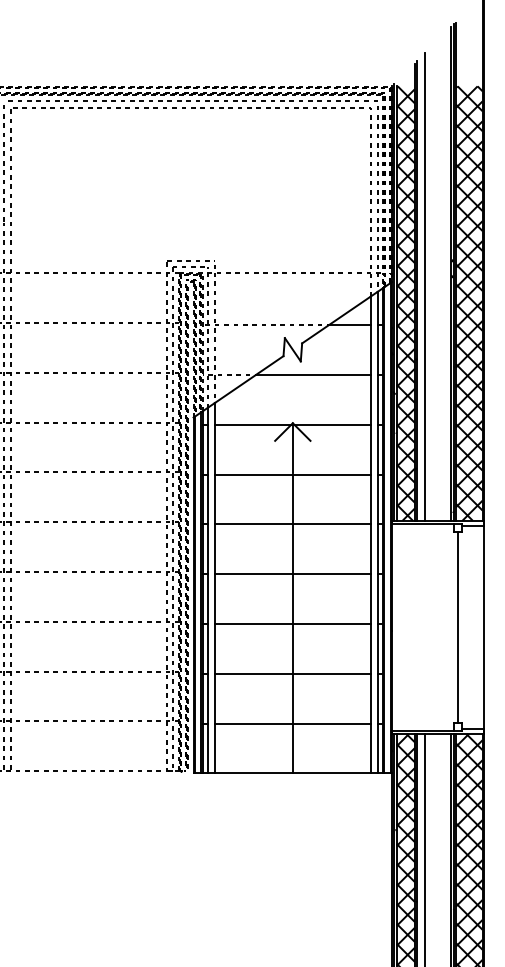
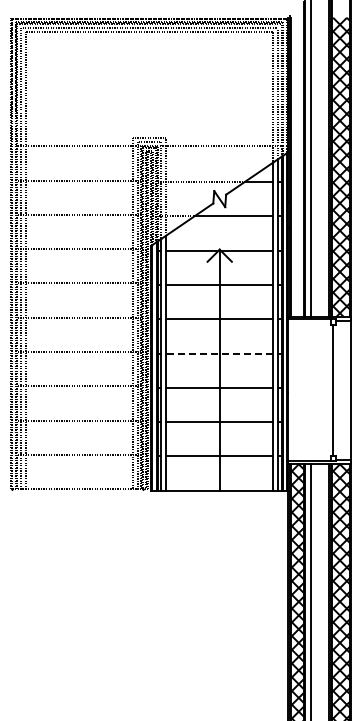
hatch: (405, 302) -> (297, 166), removed
line: (292, 574) -> (219, 353), solid -> dashed

